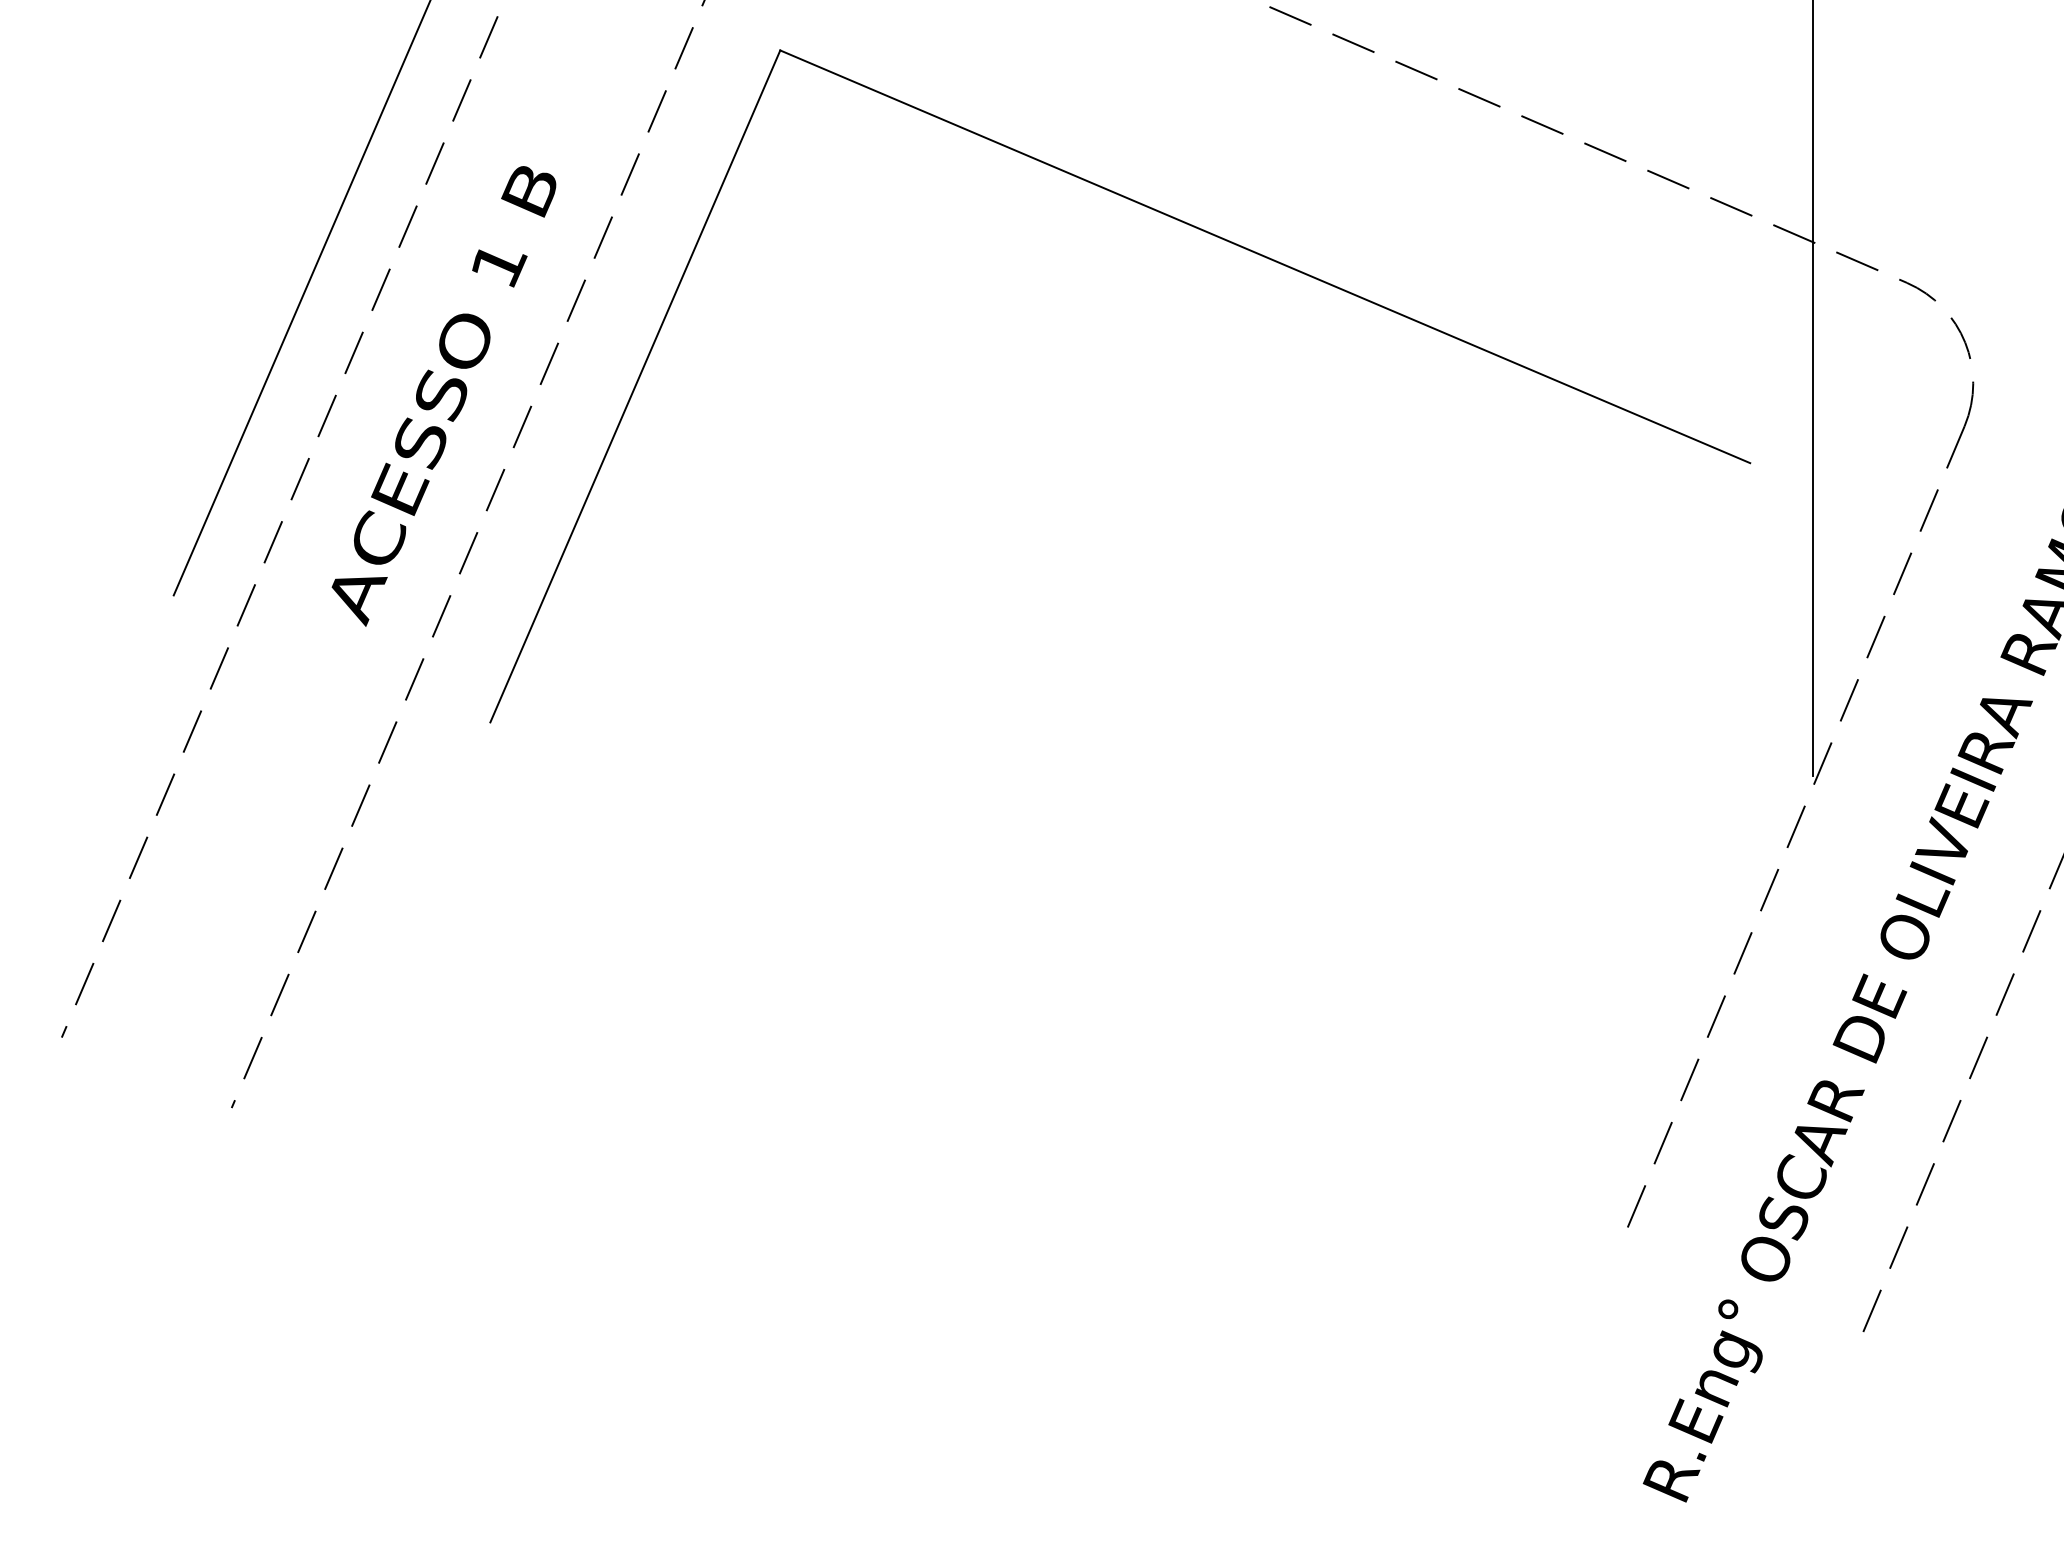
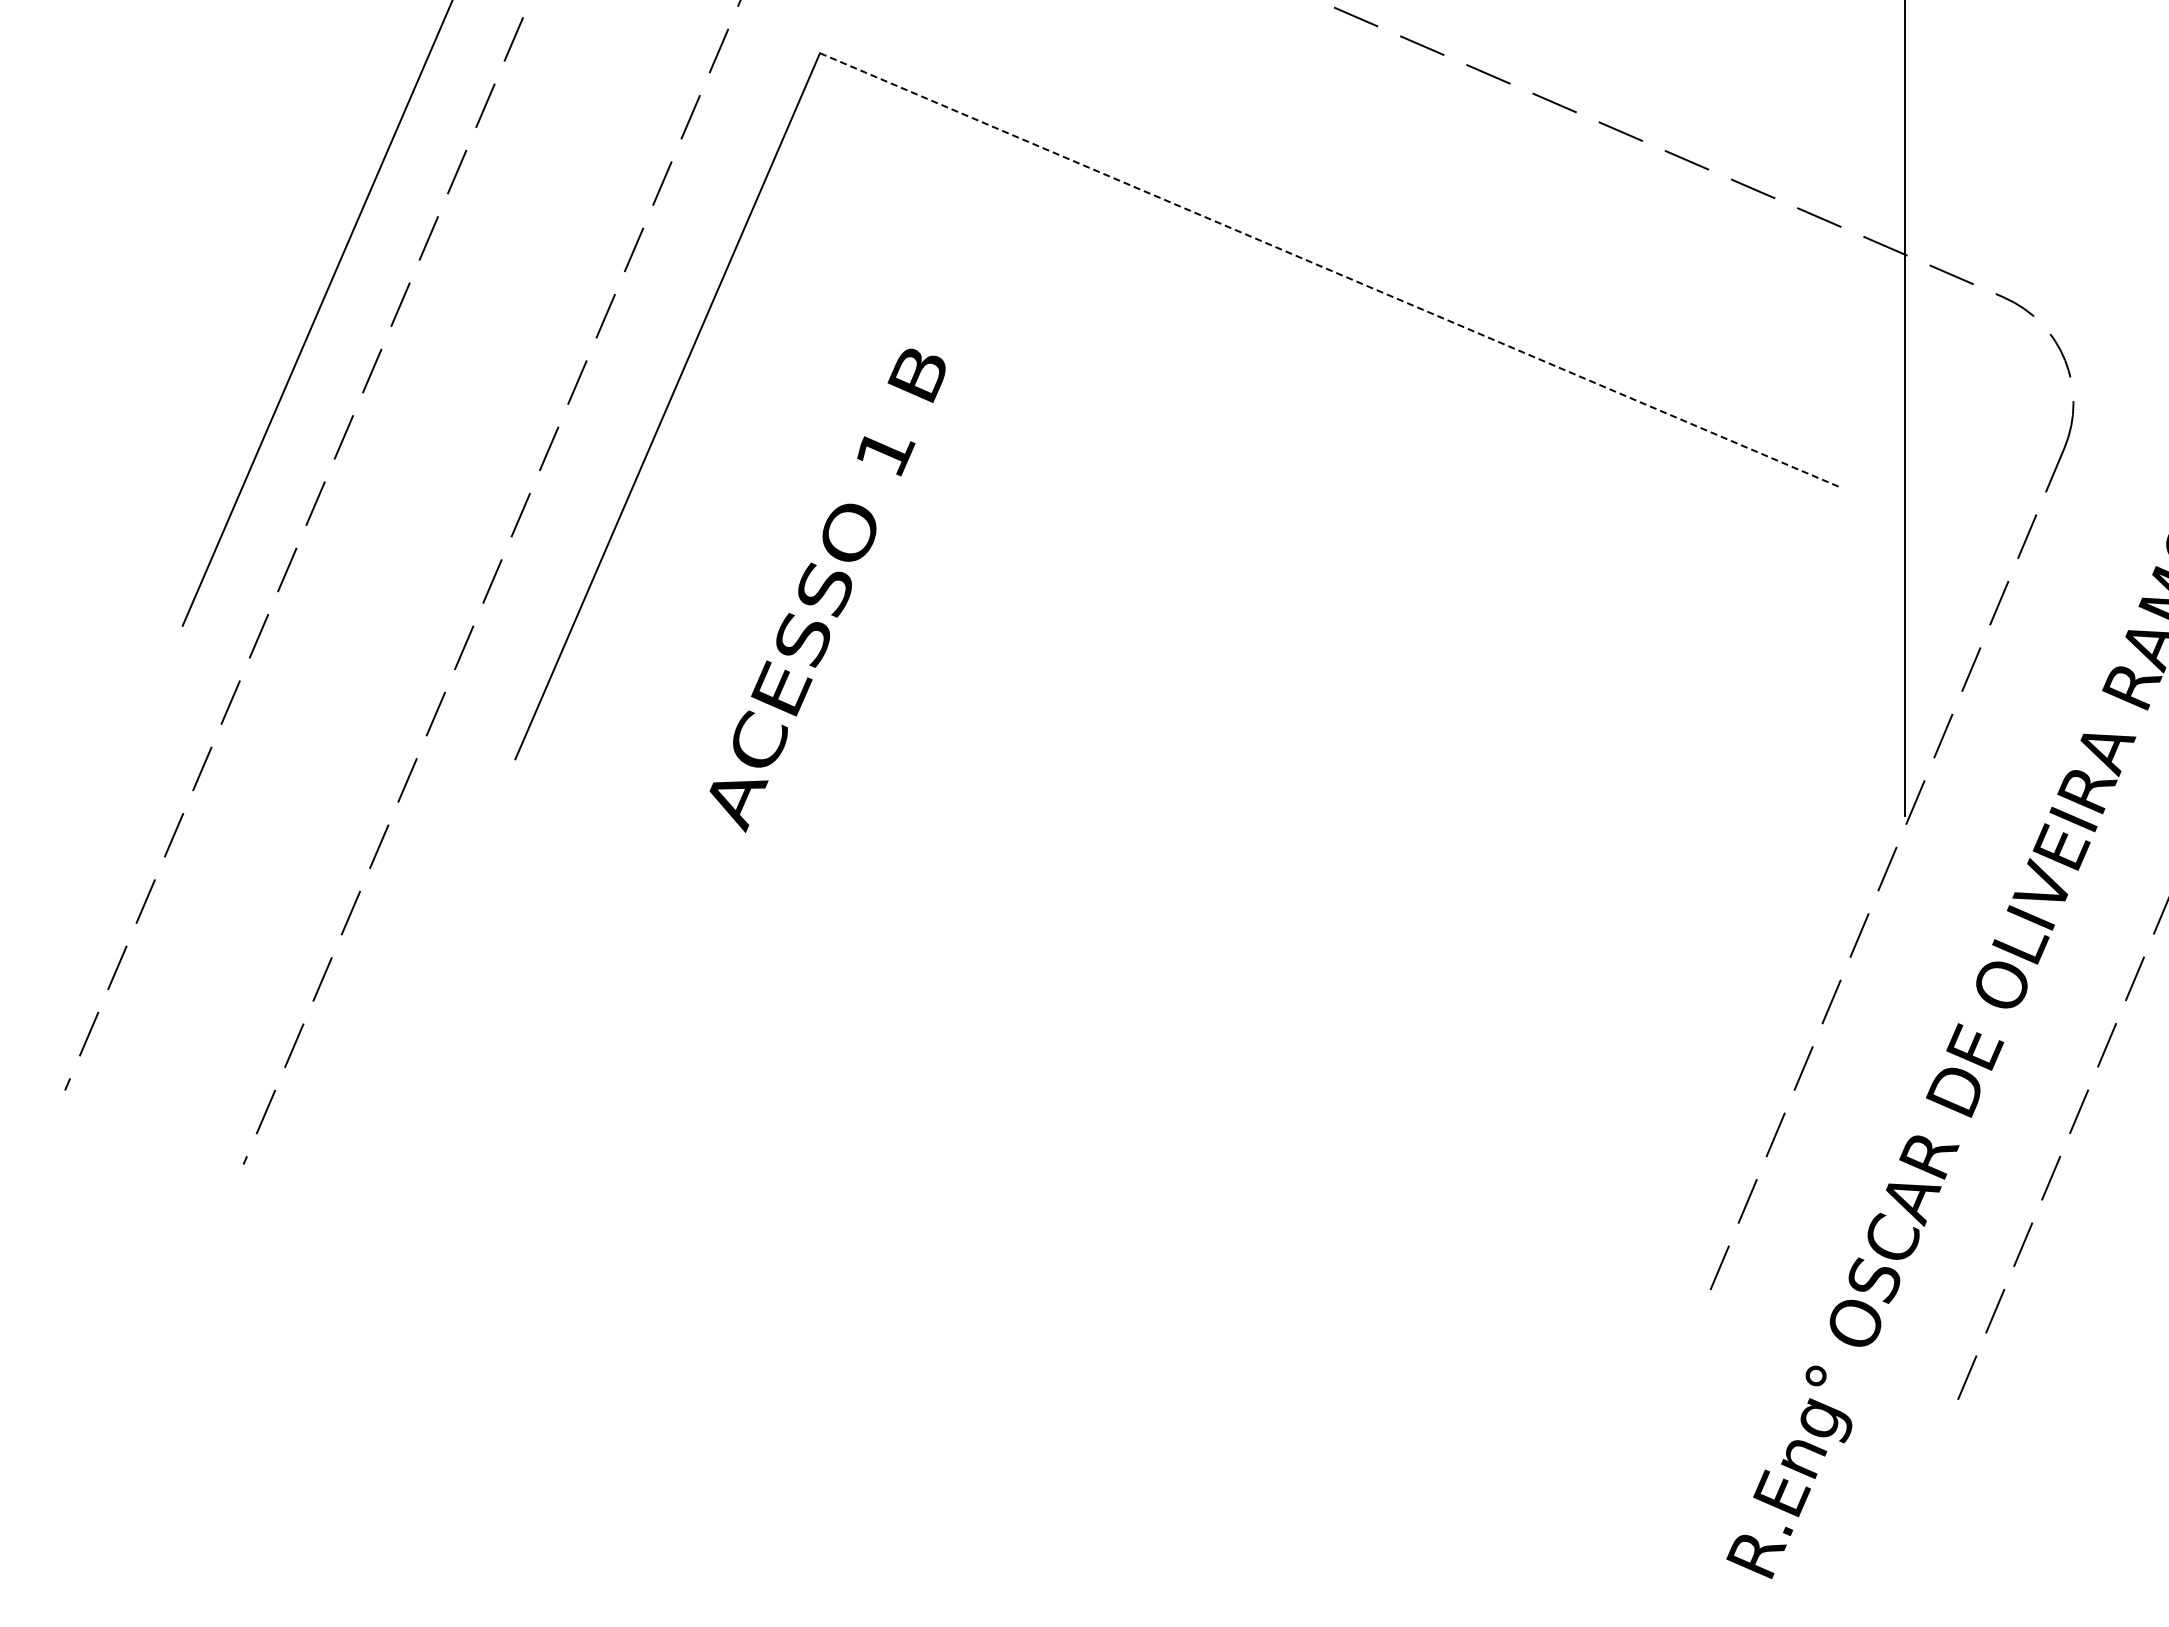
line: (1265, 257) -> (1329, 270), solid -> dashed
text: (443, 396) -> (827, 590), moved

